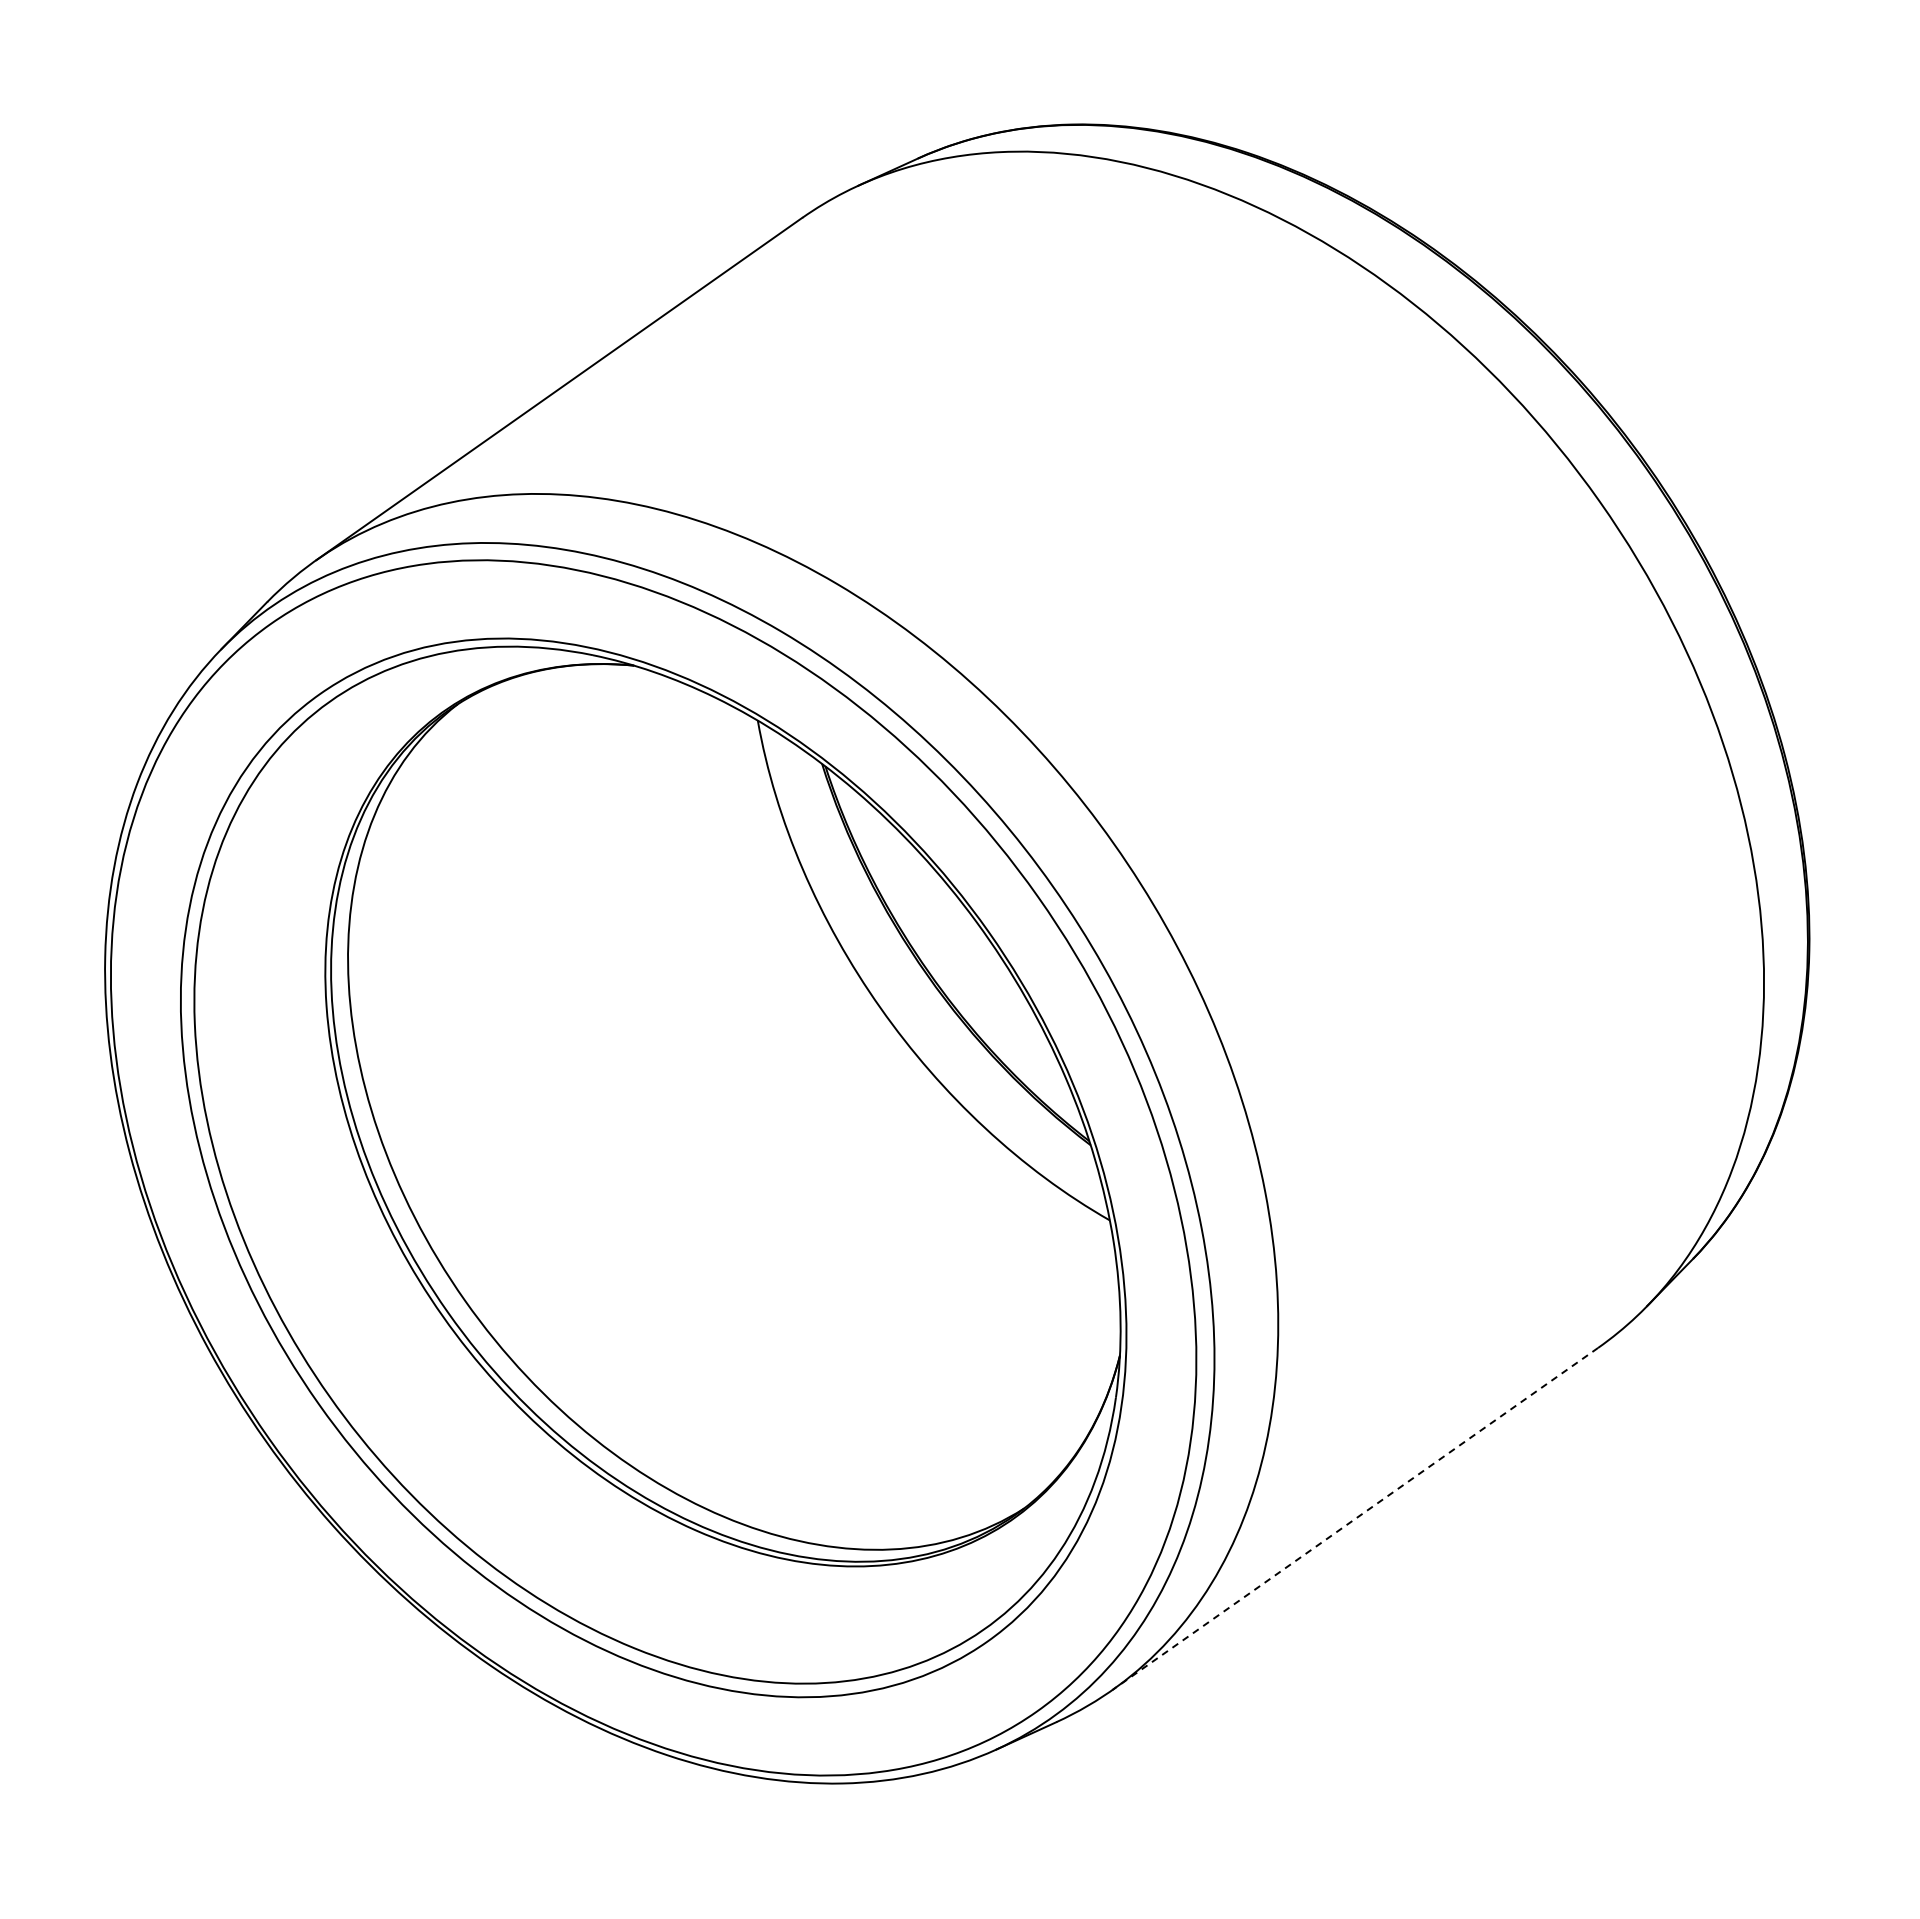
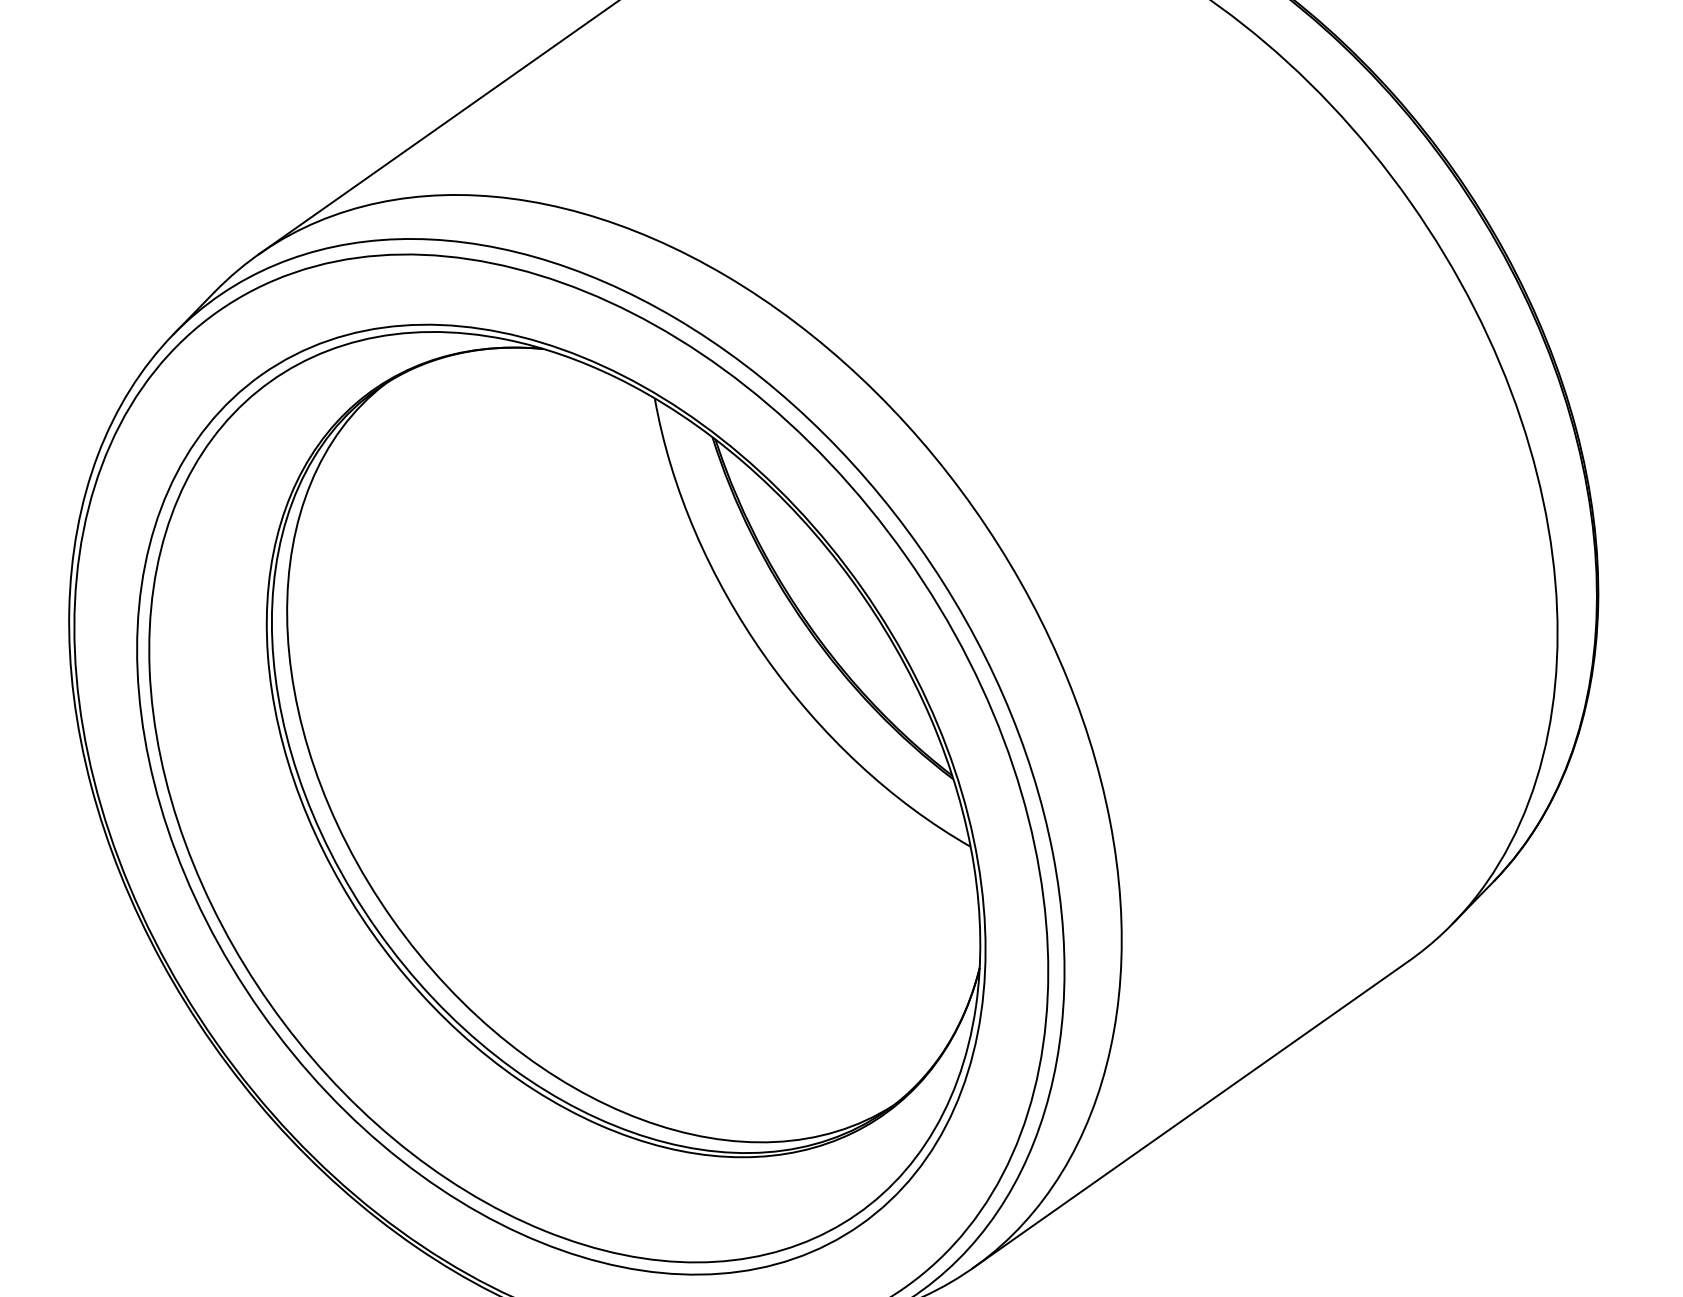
line: (1354, 1519) -> (1190, 1115), dashed -> solid

